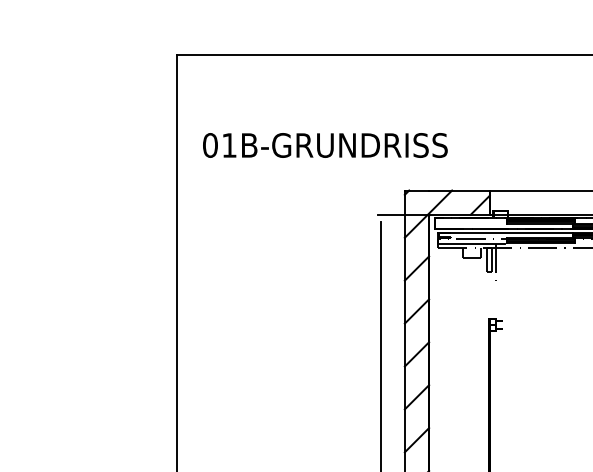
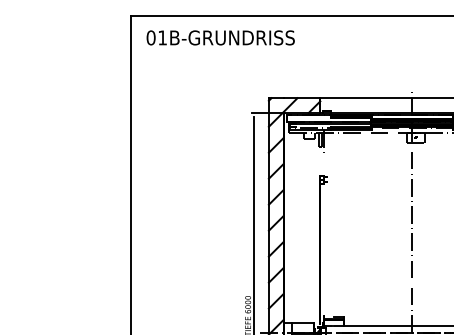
text: (324, 144) -> (220, 37), moved

